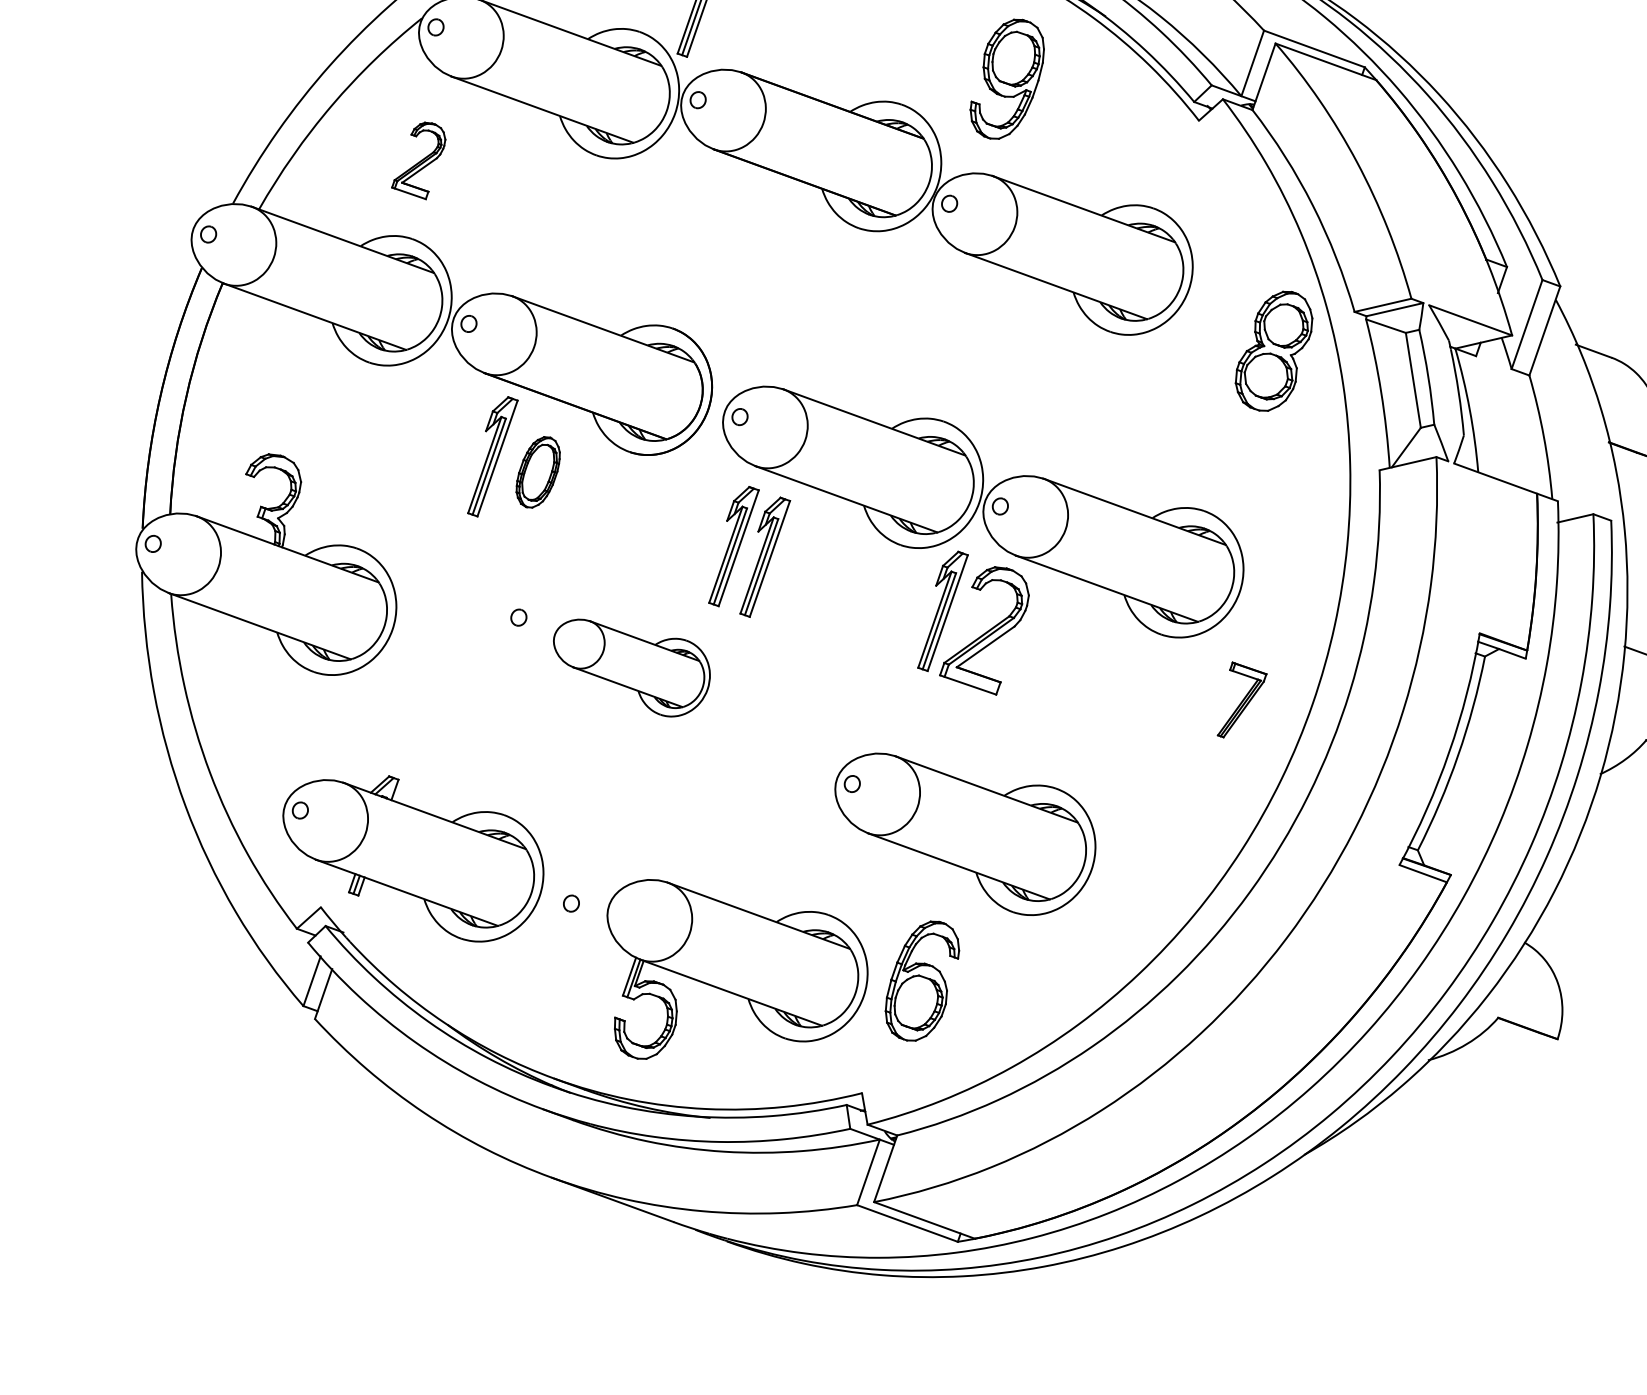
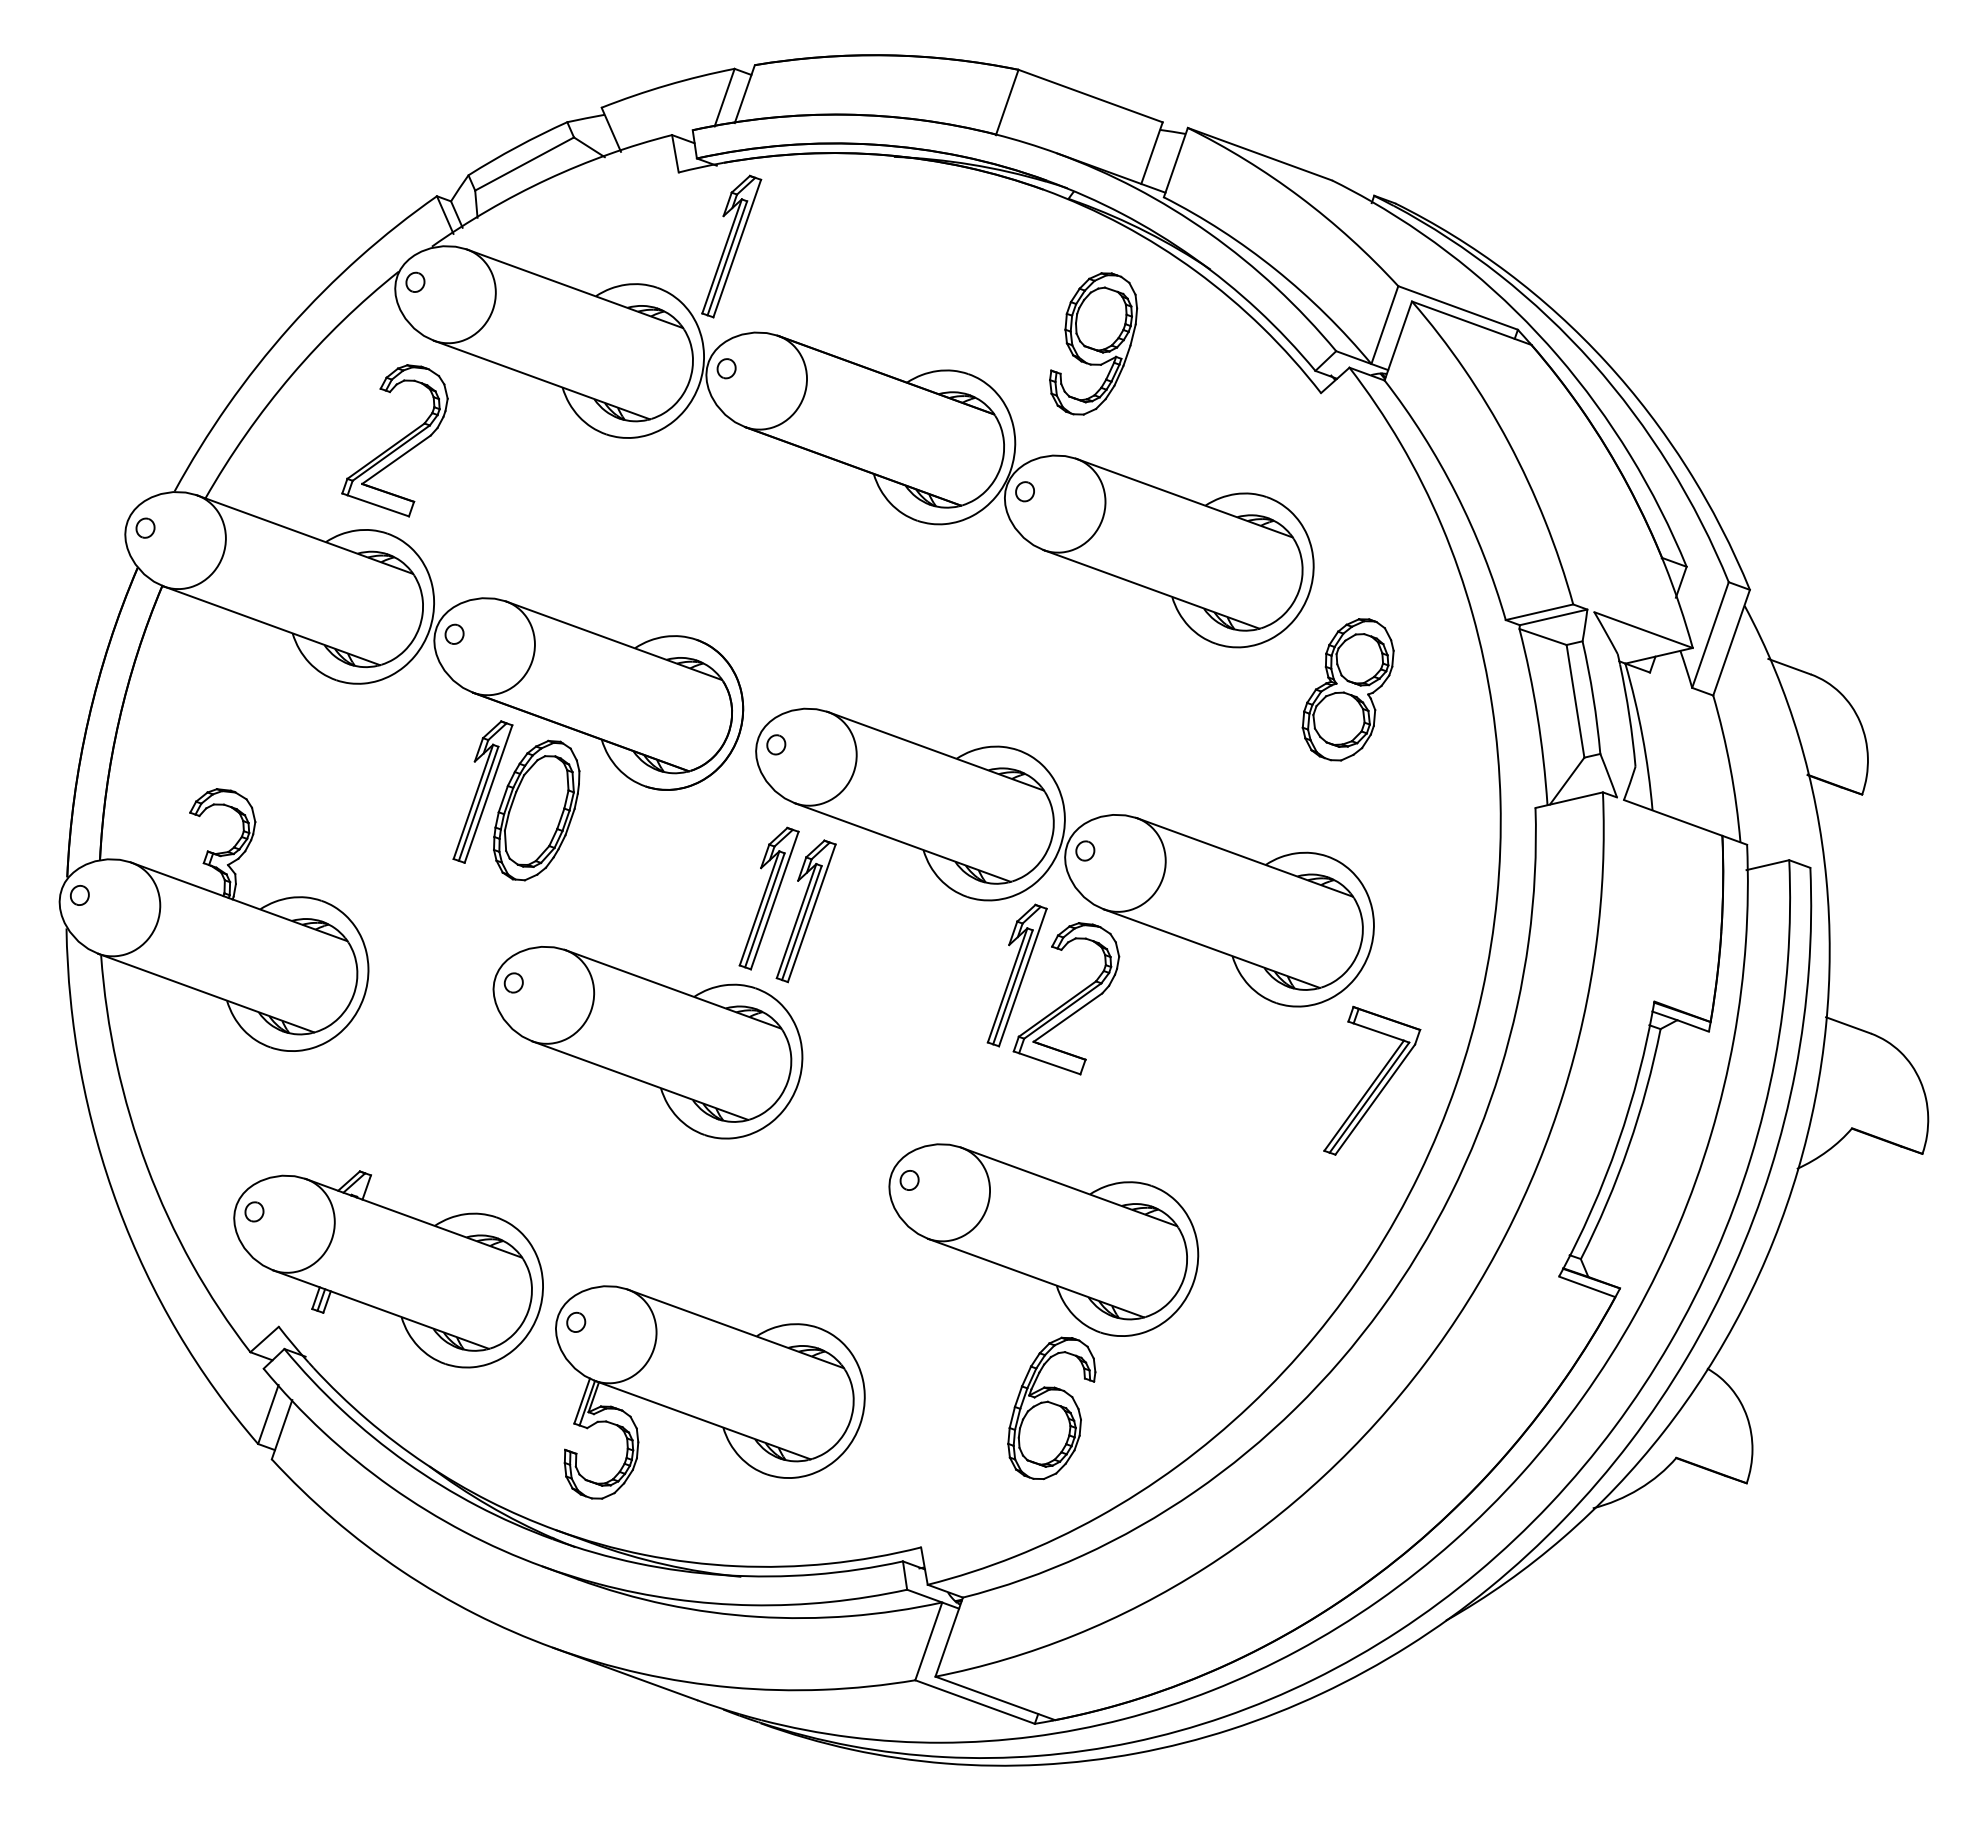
part: (418, 160) -> (394, 440), size x1.67
part: (1273, 351) -> (1347, 689), moved
part: (537, 472) -> (536, 810), size x1.67
part: (631, 667) -> (647, 1042), size x1.67
part: (1242, 699) -> (1372, 1080), size x1.67
part: (737, 969) -> (710, 1392), moved
part: (922, 981) -> (1051, 1408), moved

